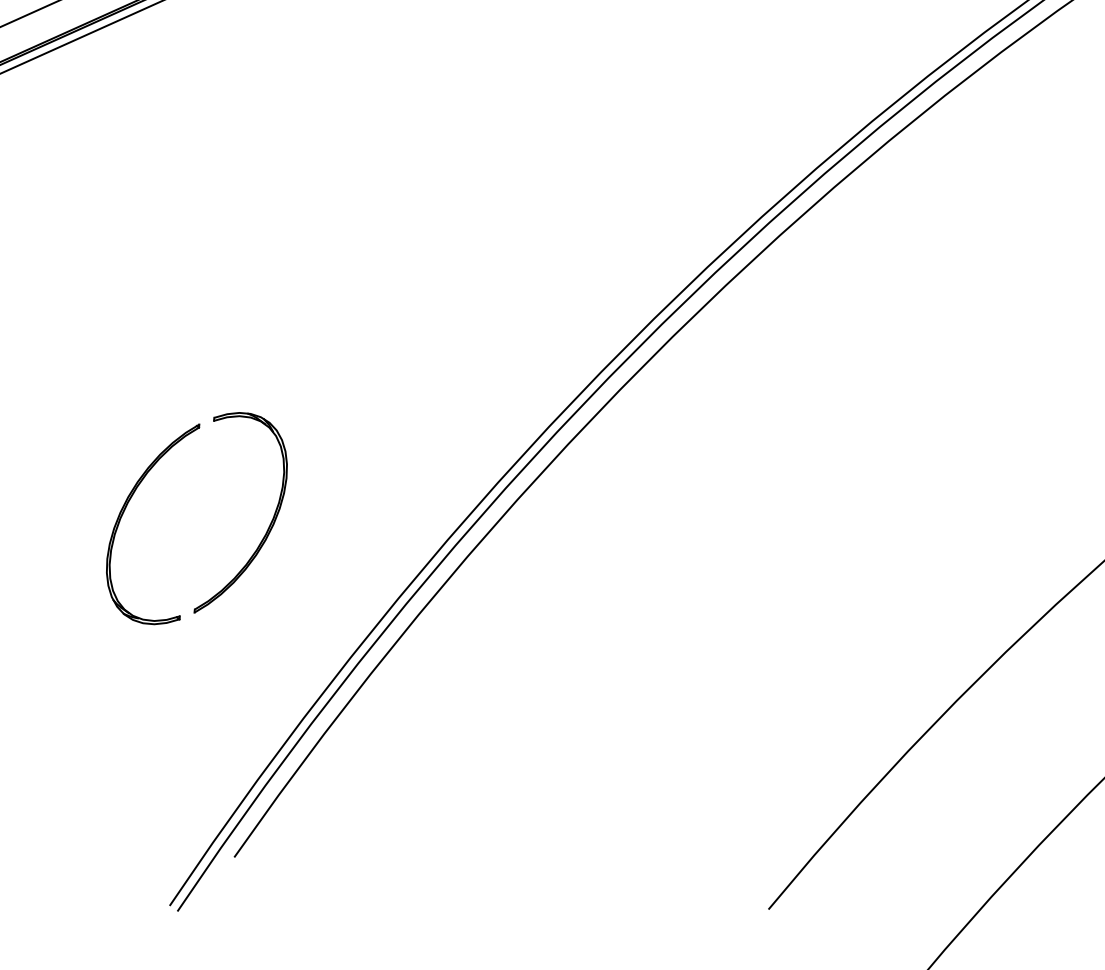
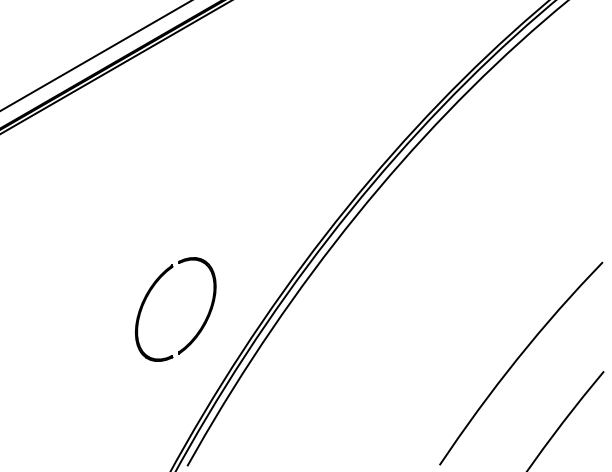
part: (144, 481) -> (149, 294), moved

